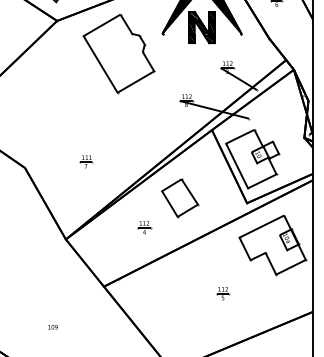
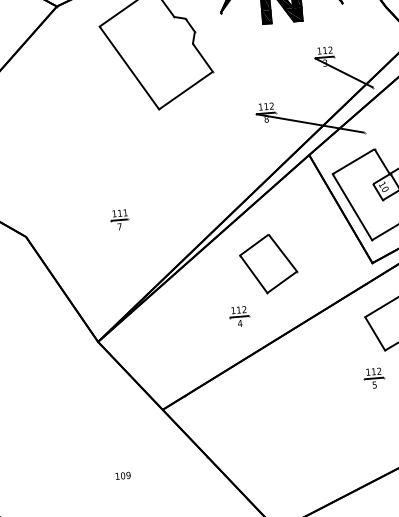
part: (144, 227) -> (239, 316), moved
part: (223, 293) -> (374, 378), moved
text: (52, 327) -> (122, 476), moved

